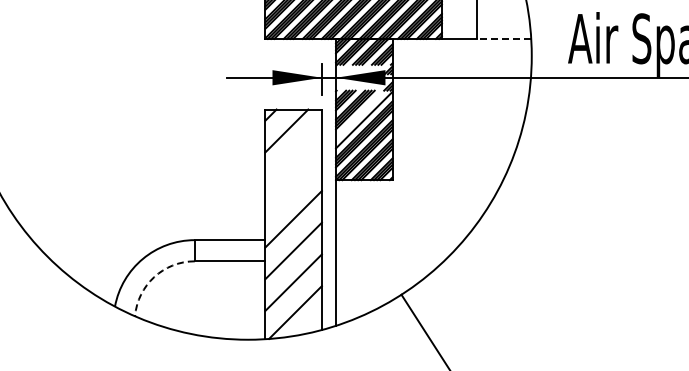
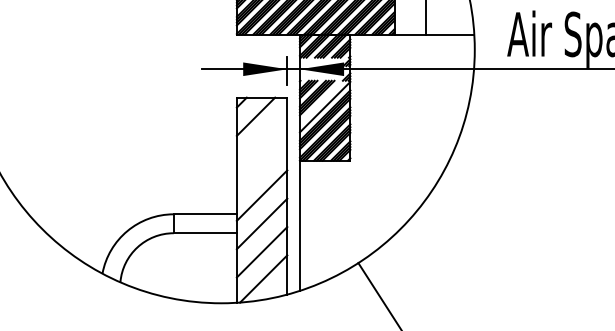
line: (503, 38) -> (449, 34), dashed -> solid
arc: (154, 277) -> (137, 247), dashed -> solid

